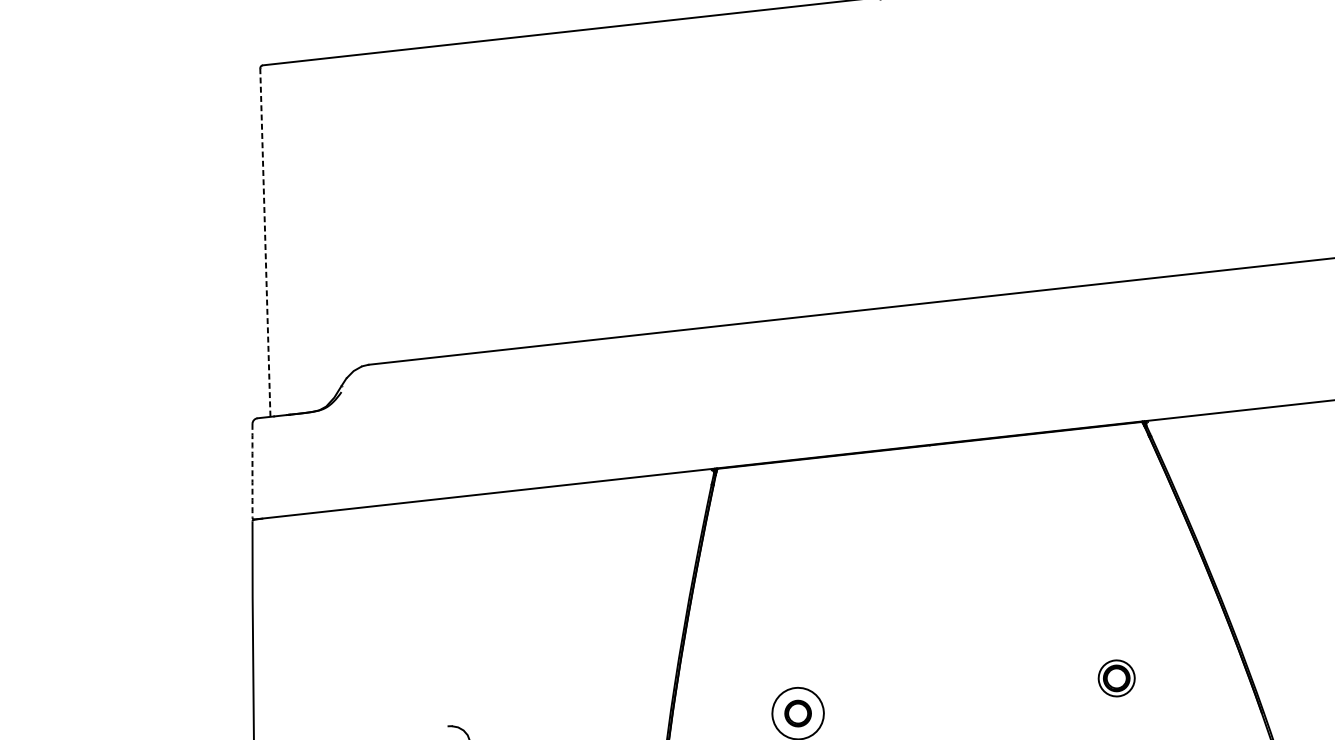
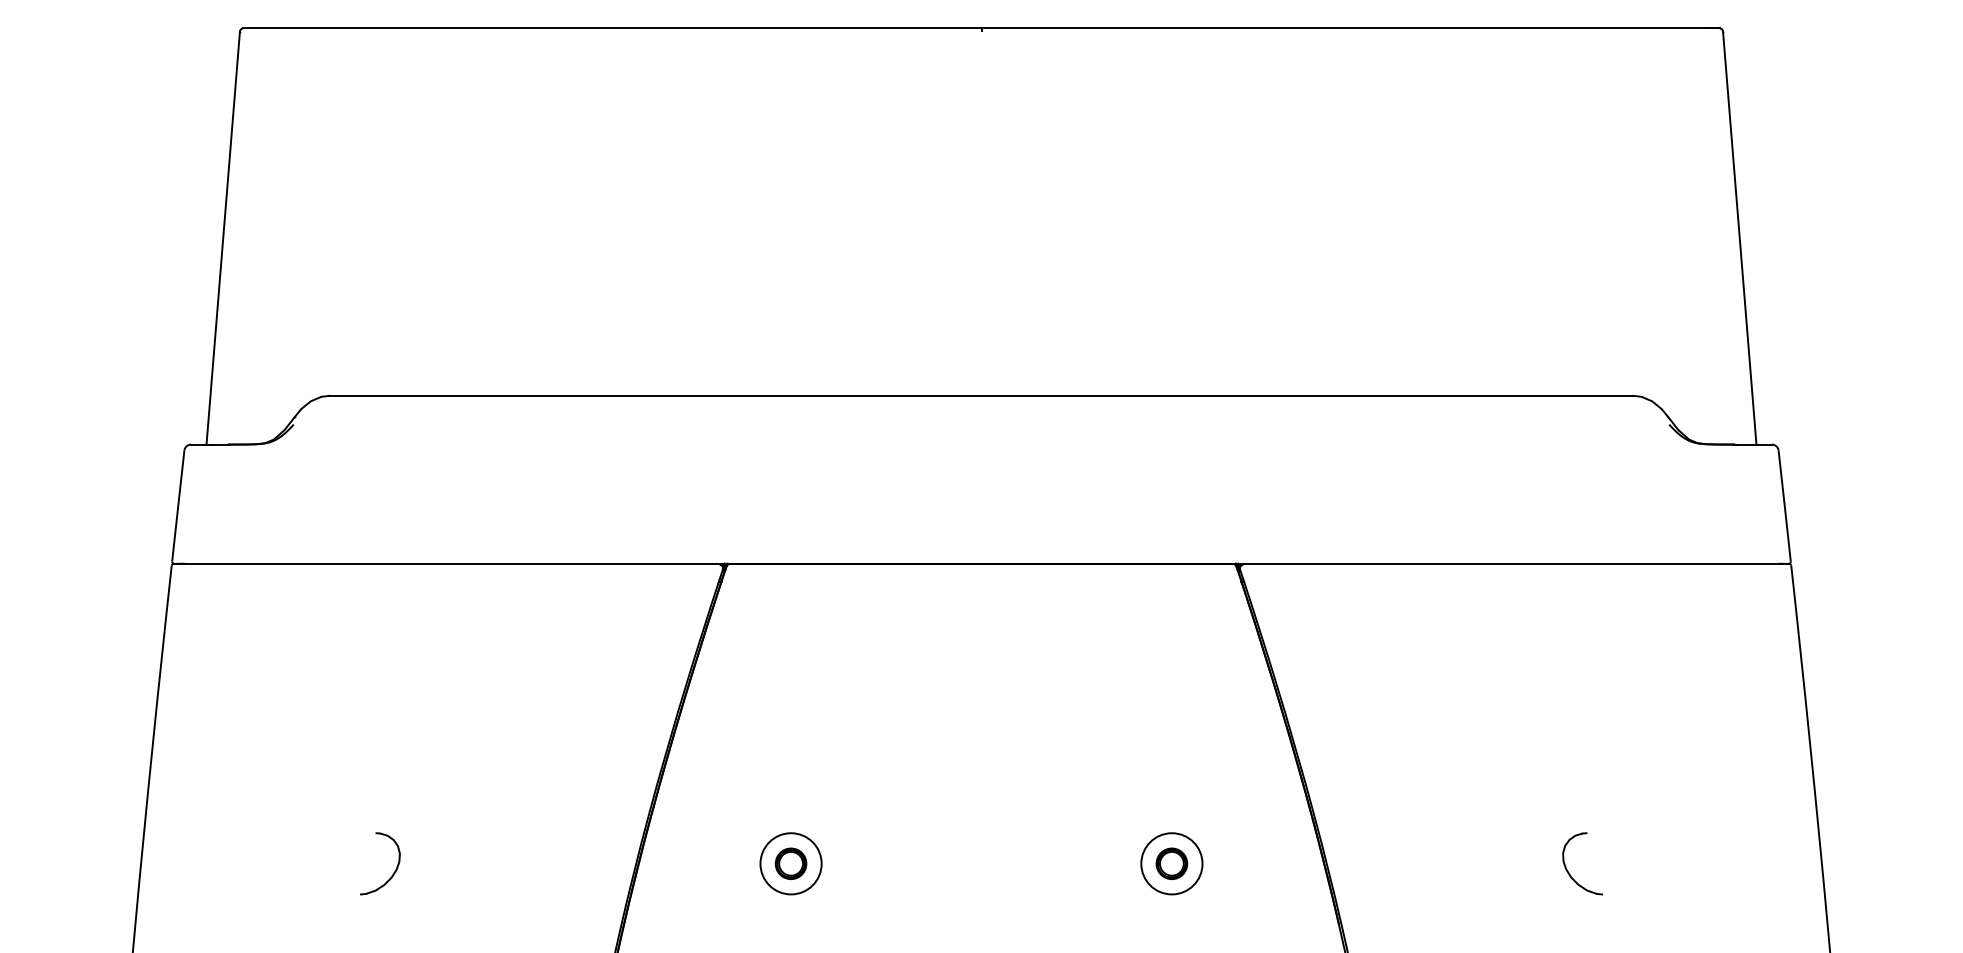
line: (265, 242) -> (223, 238), dashed -> solid
arc: (252, 470) -> (178, 505), dashed -> solid
circle: (1116, 678) -> (1171, 863), size x1.43

